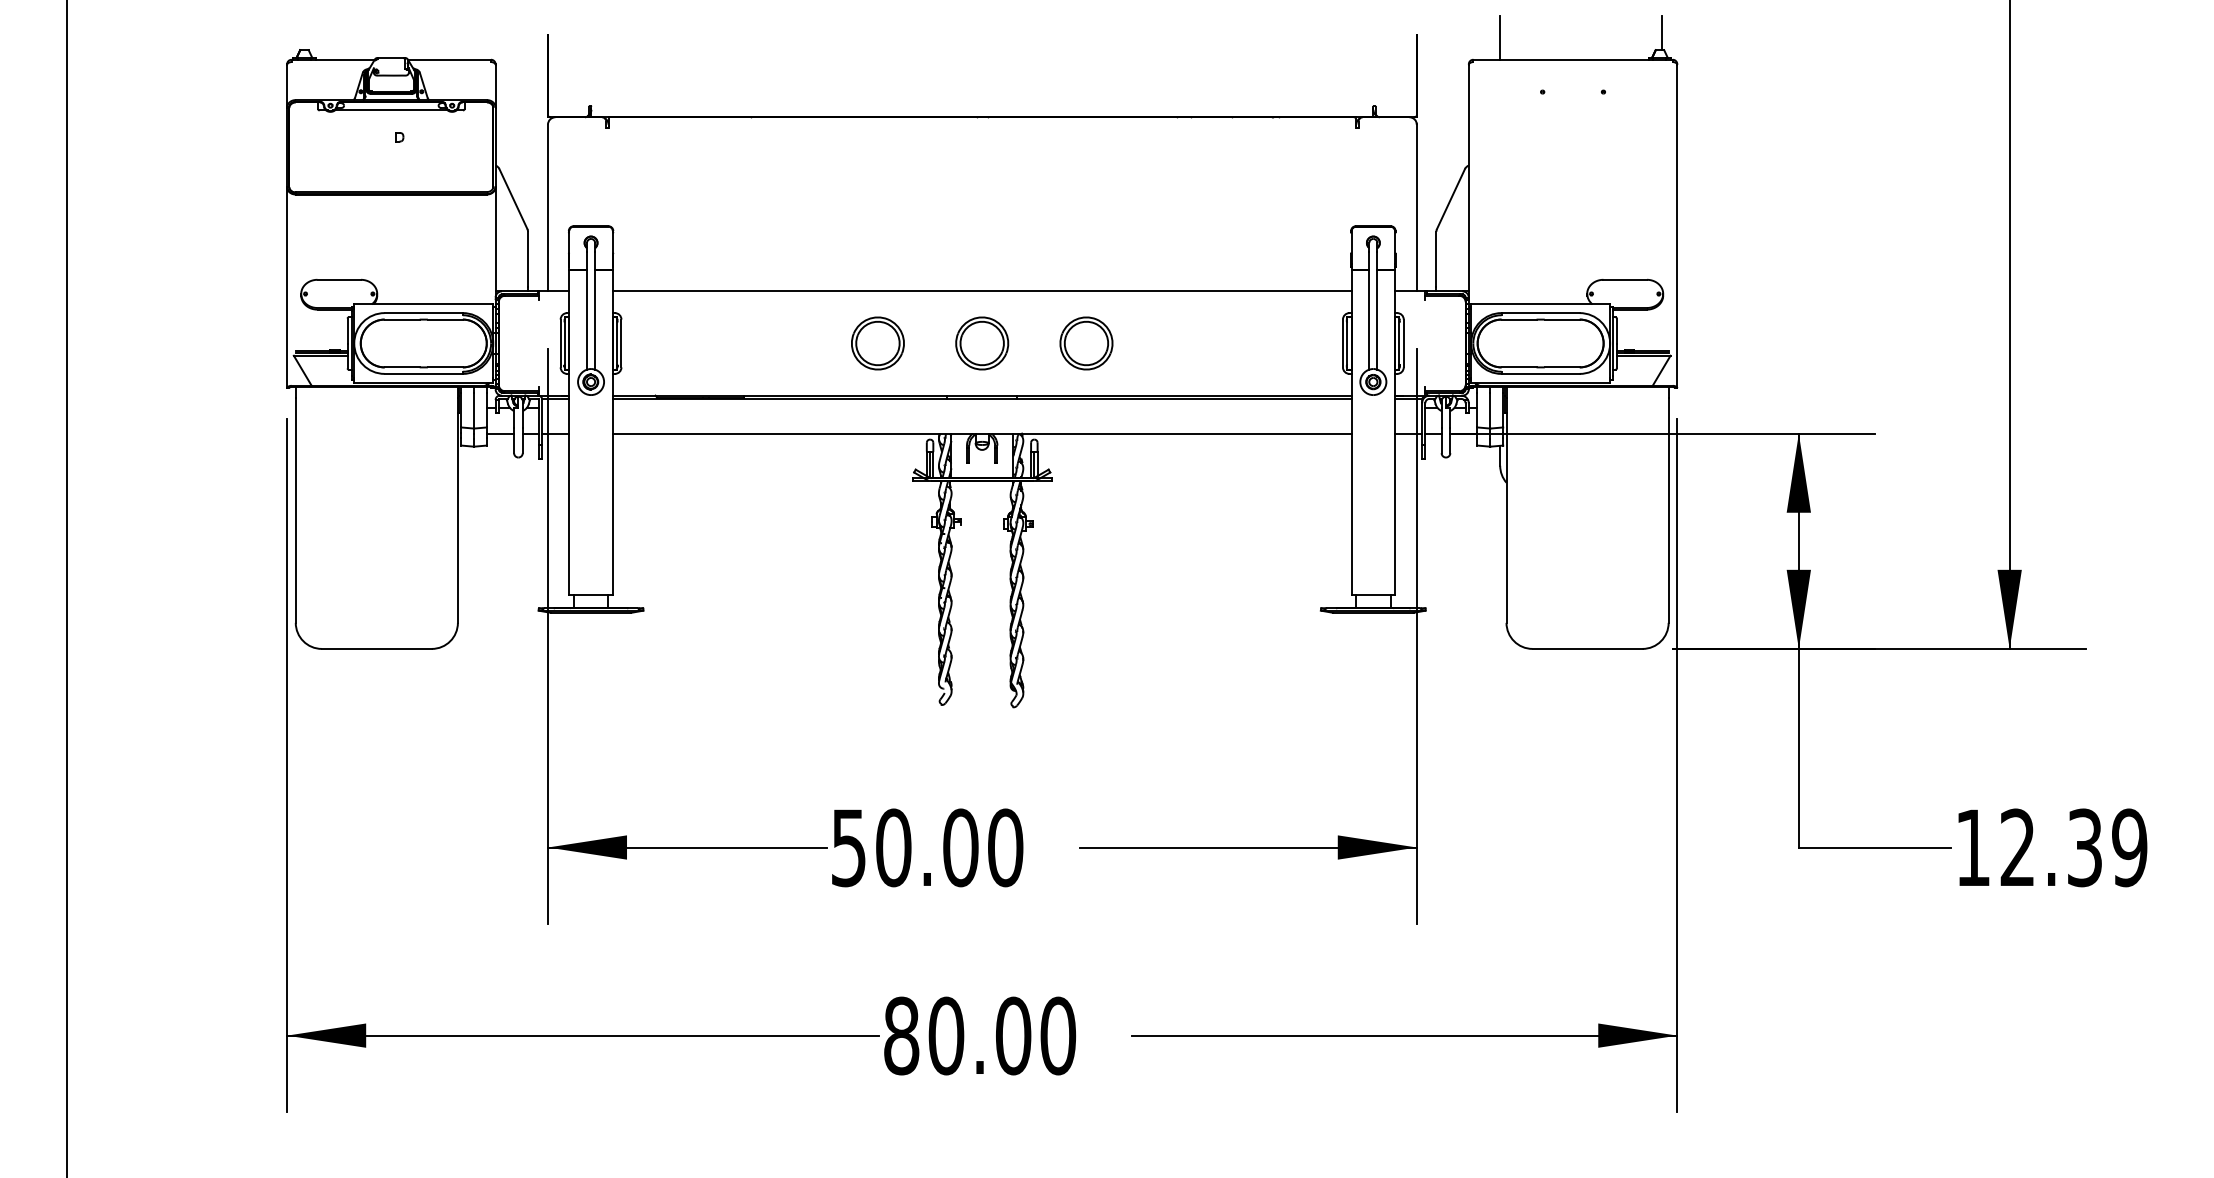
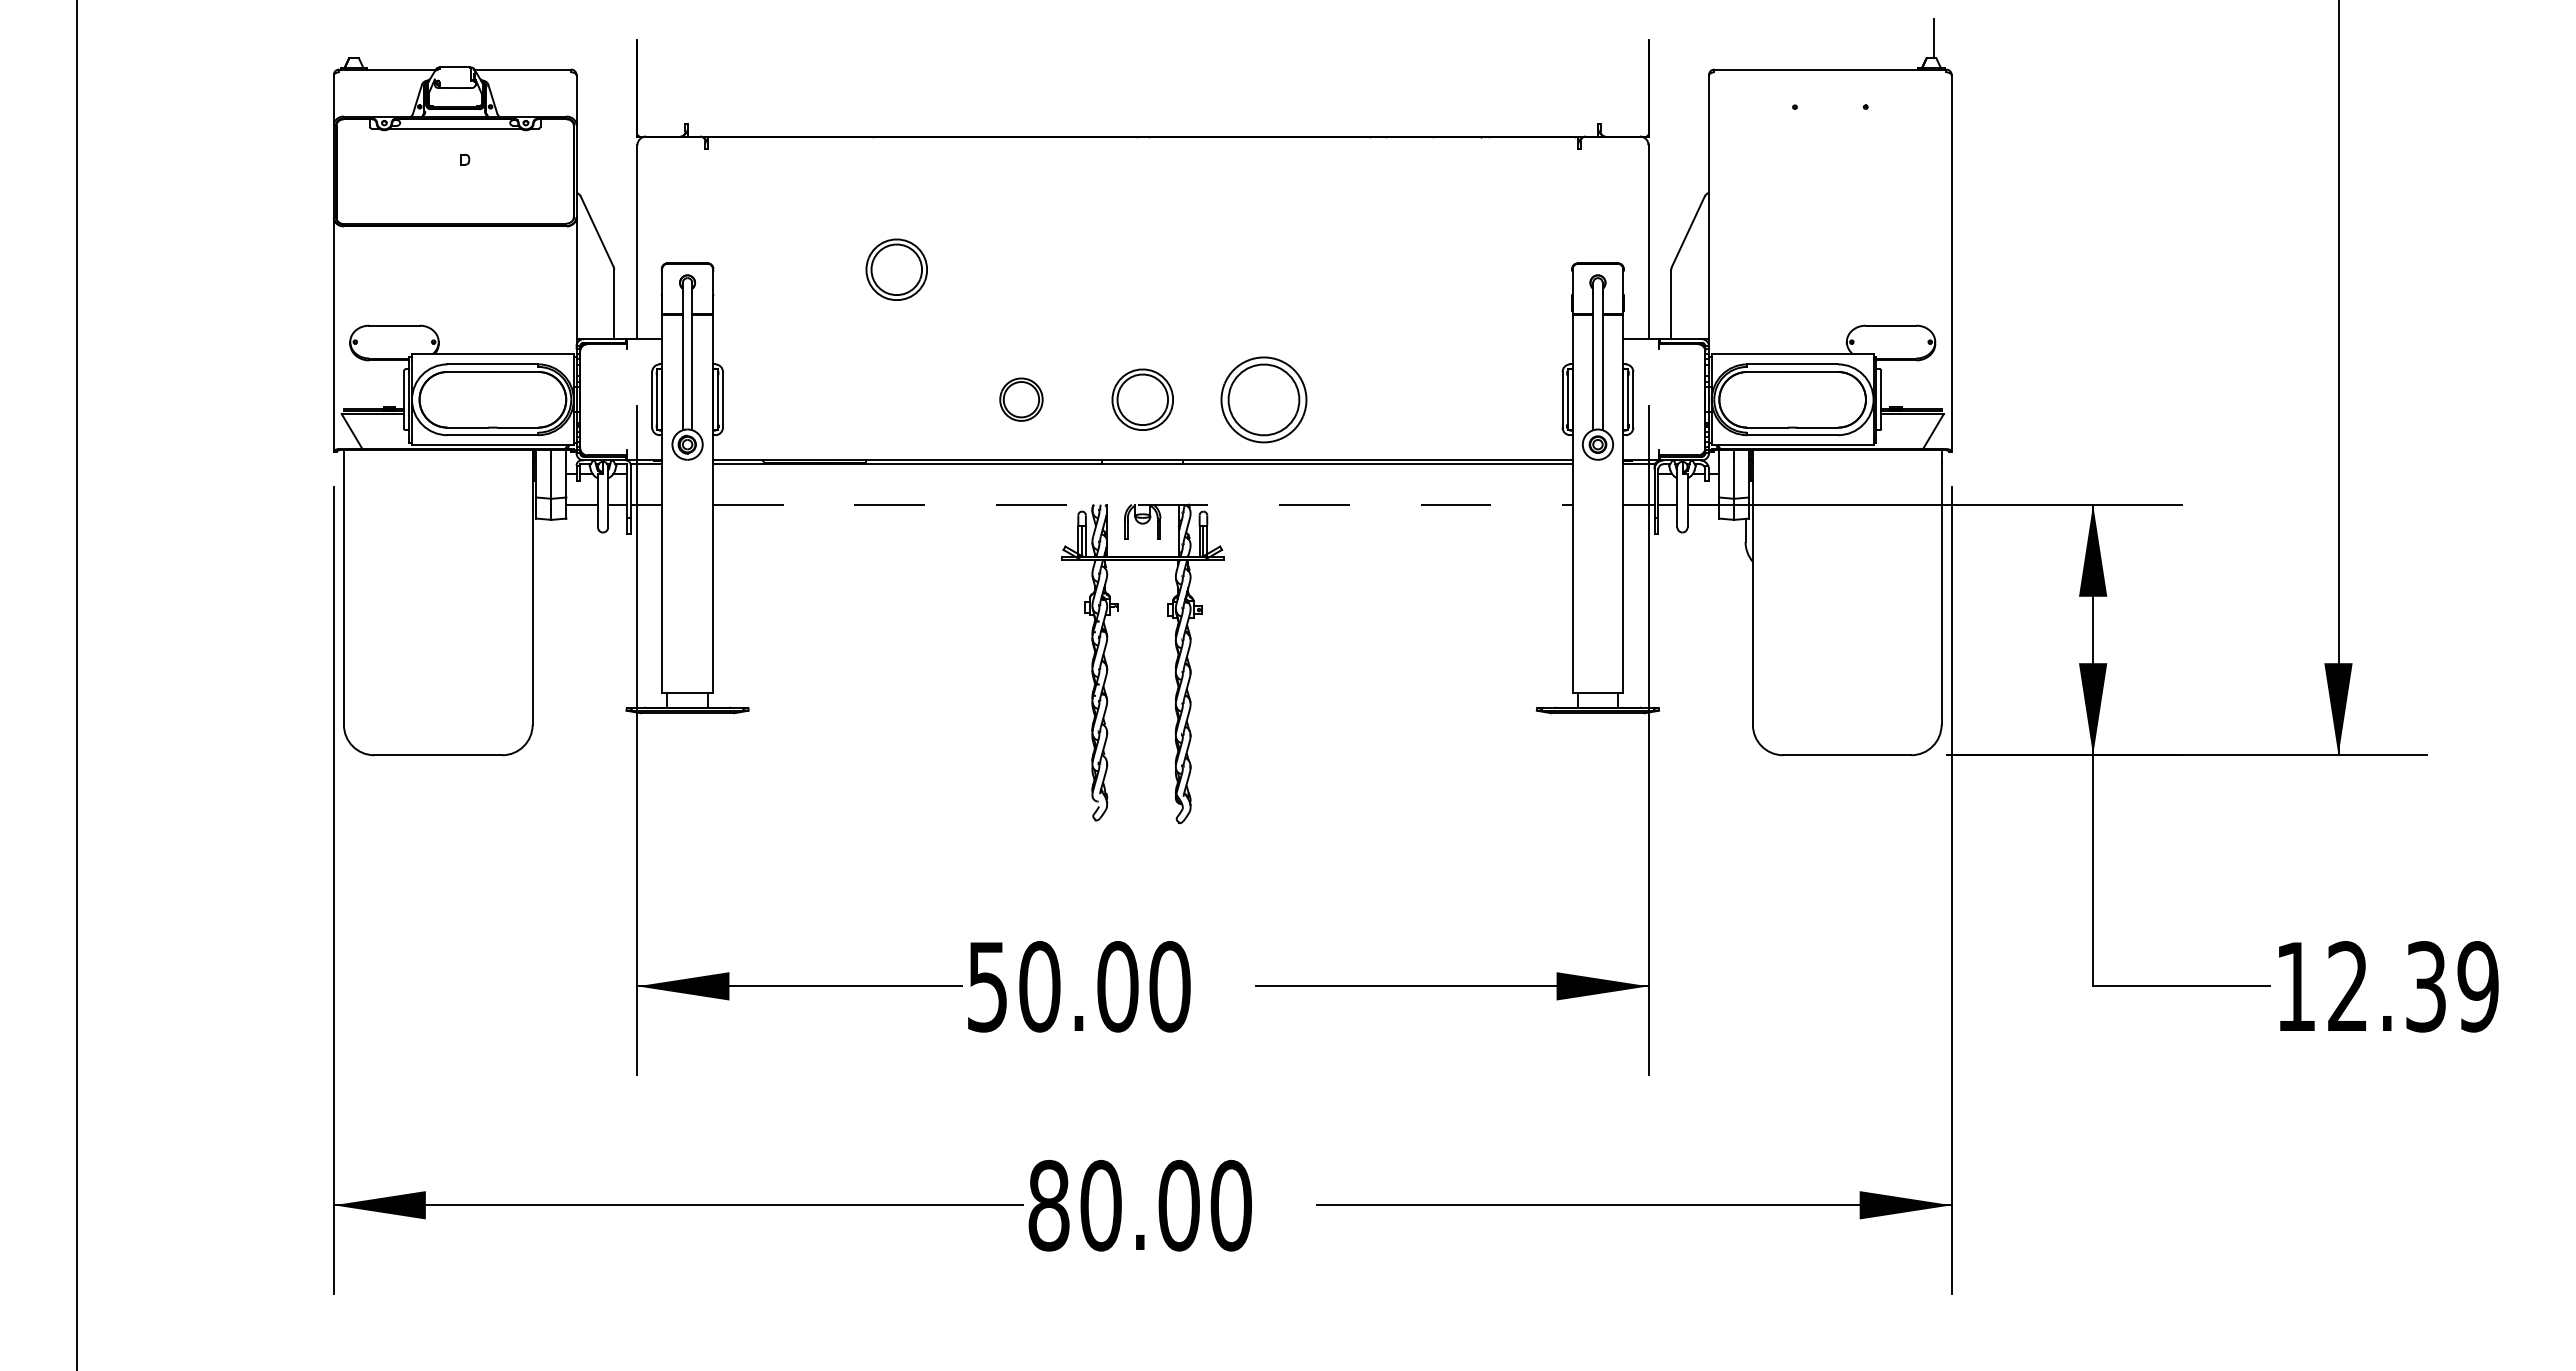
line: (1500, 38) -> (1745, 44), removed
part: (770, 231) -> (896, 269), added
line: (981, 291) -> (1142, 339), removed
part: (877, 343) -> (1021, 399), size x0.7
part: (1086, 343) -> (1264, 399), size x1.4
line: (981, 433) -> (1142, 504), solid -> dashed

